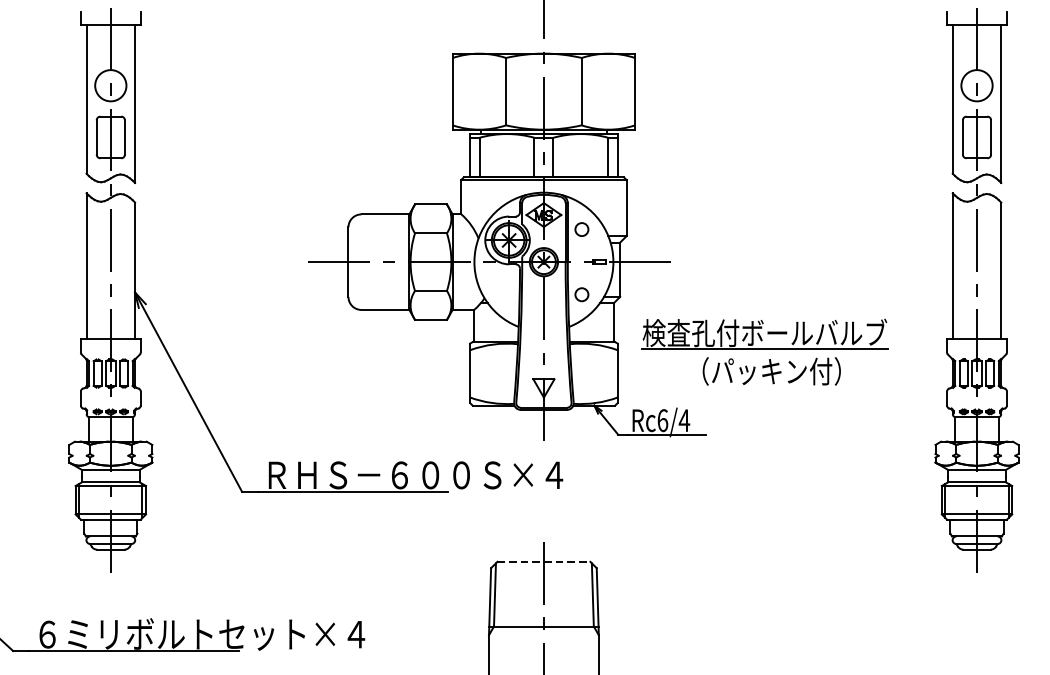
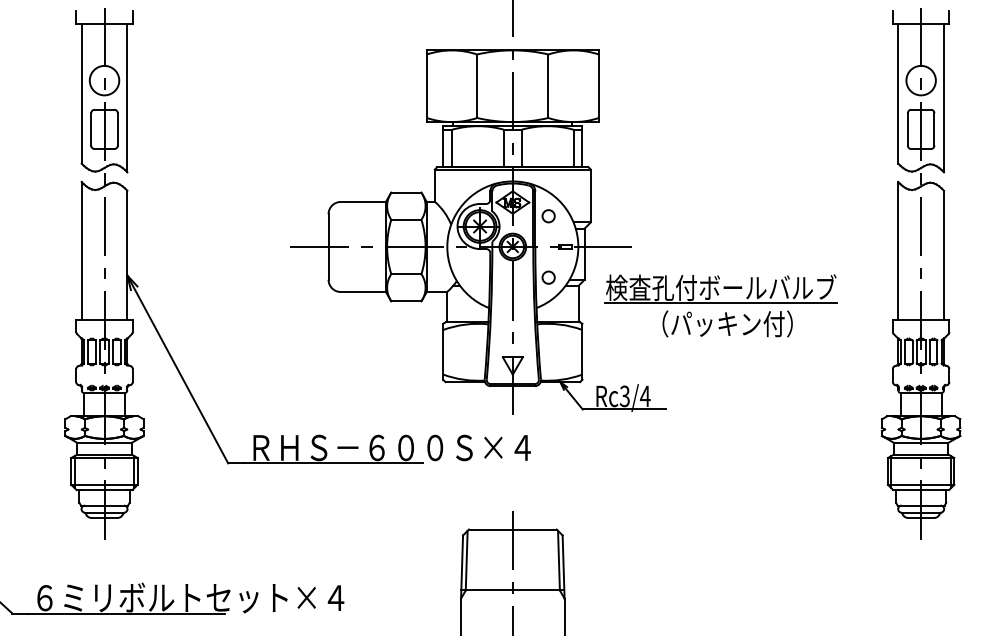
part: (764, 351) -> (720, 305), moved
text: (662, 420) -> (624, 396), Rc6/4 -> Rc3/4
line: (543, 561) -> (512, 529), dashed -> solid

